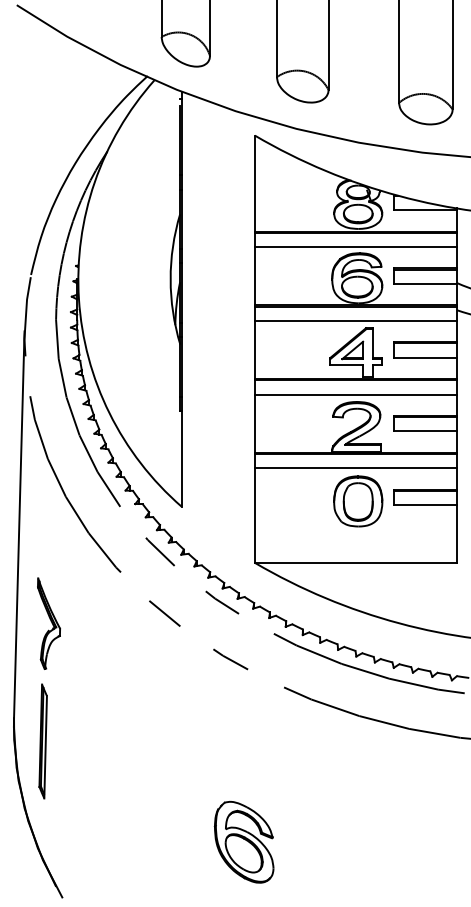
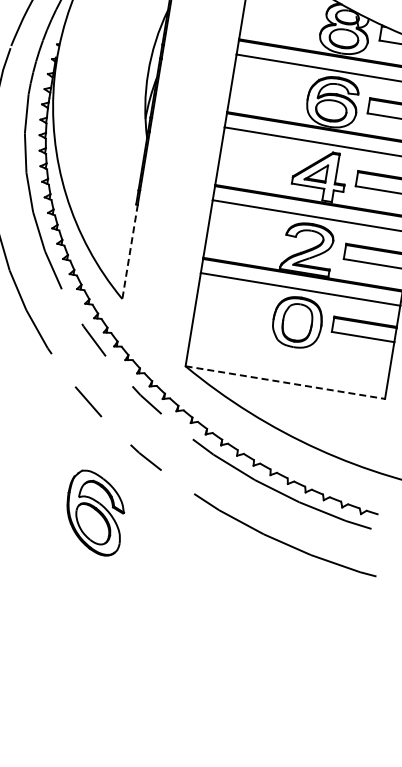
line: (181, 458) -> (129, 251), solid -> dashed
line: (356, 562) -> (285, 382), solid -> dashed
part: (243, 842) -> (94, 513), moved

